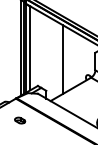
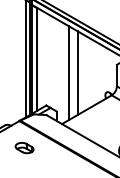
line: (56, 59) -> (69, 73), added
part: (19, 120) -> (23, 147), size x1.43

